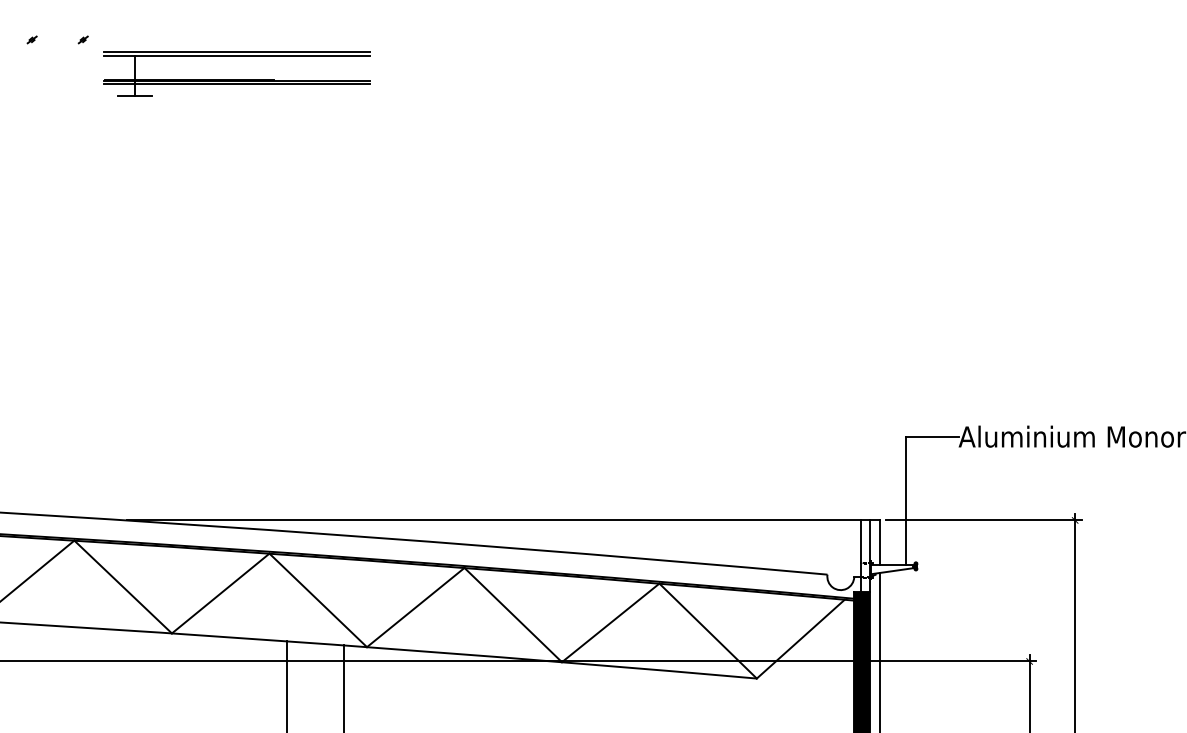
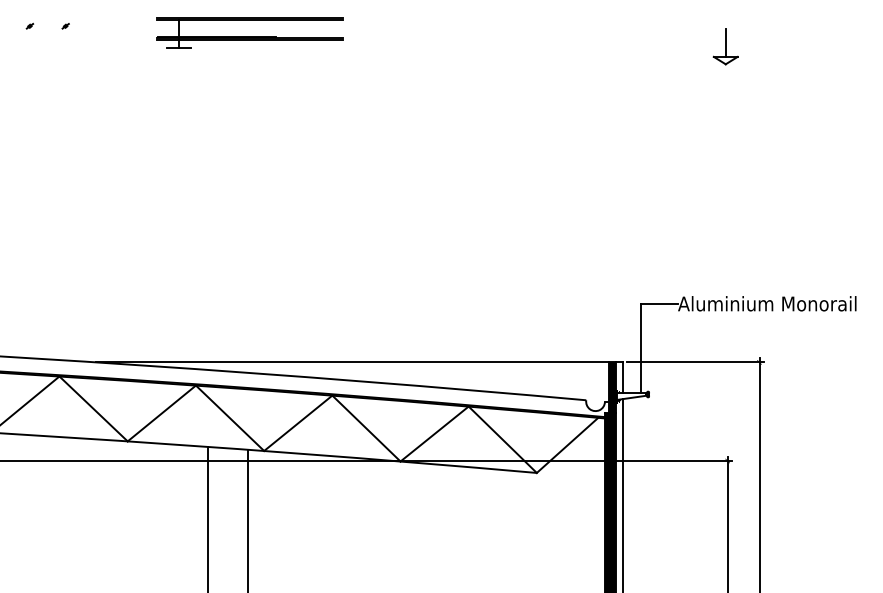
part: (1026, 68) -> (725, 46), added
part: (235, 73) -> (249, 32), moved
fill: (865, 556) -> (612, 387), added

